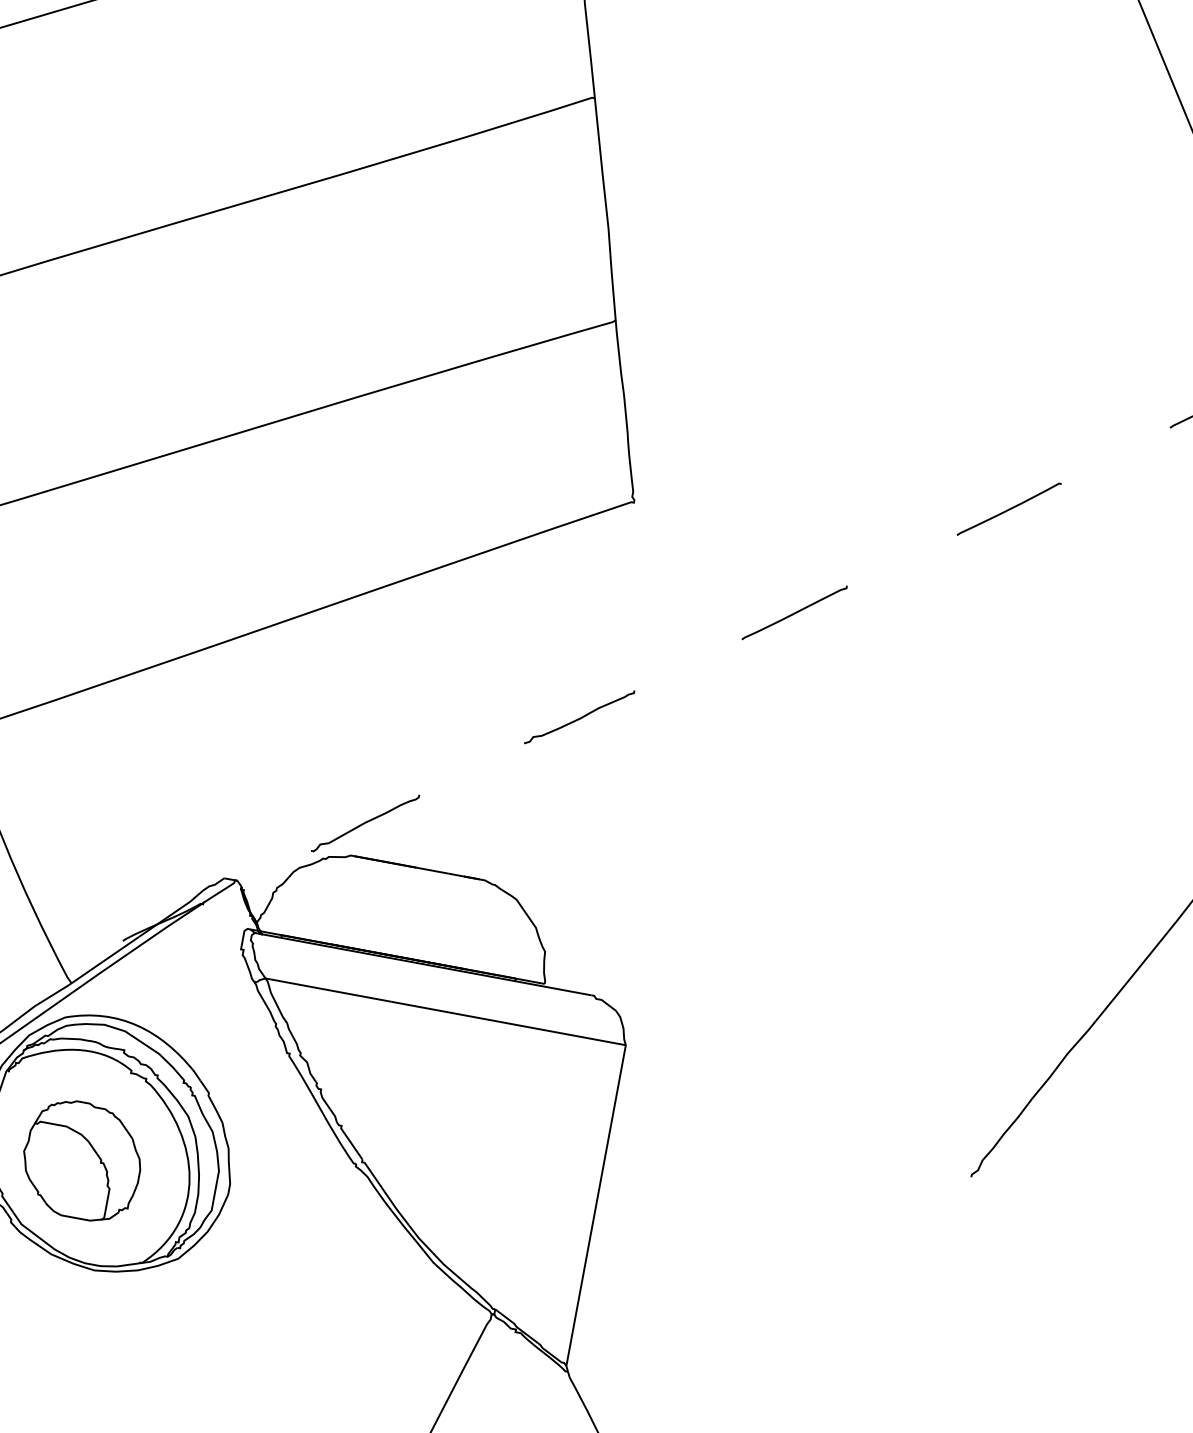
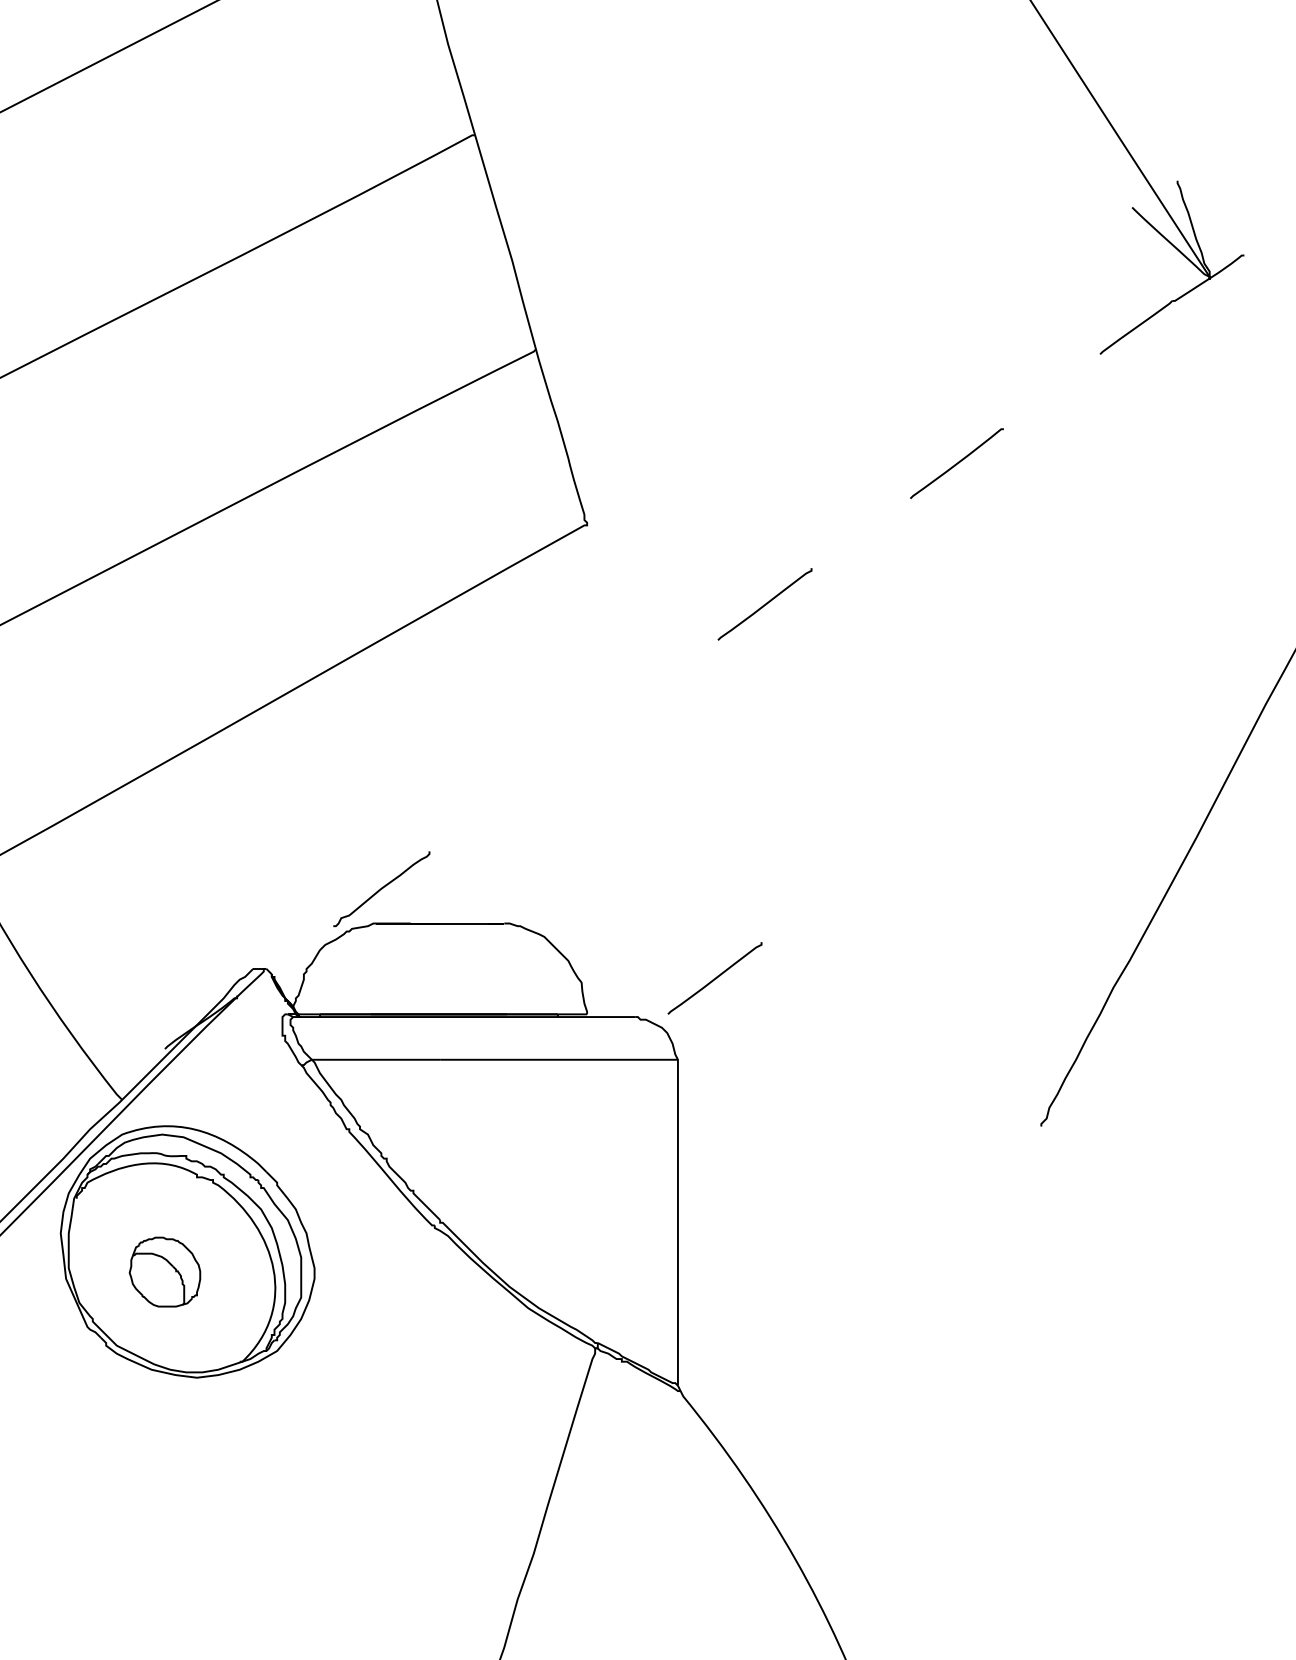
curve: (579, 717) -> (572, 746), removed
curve: (676, 971) -> (714, 978), added
part: (81, 1159) -> (164, 1271), size x0.6

